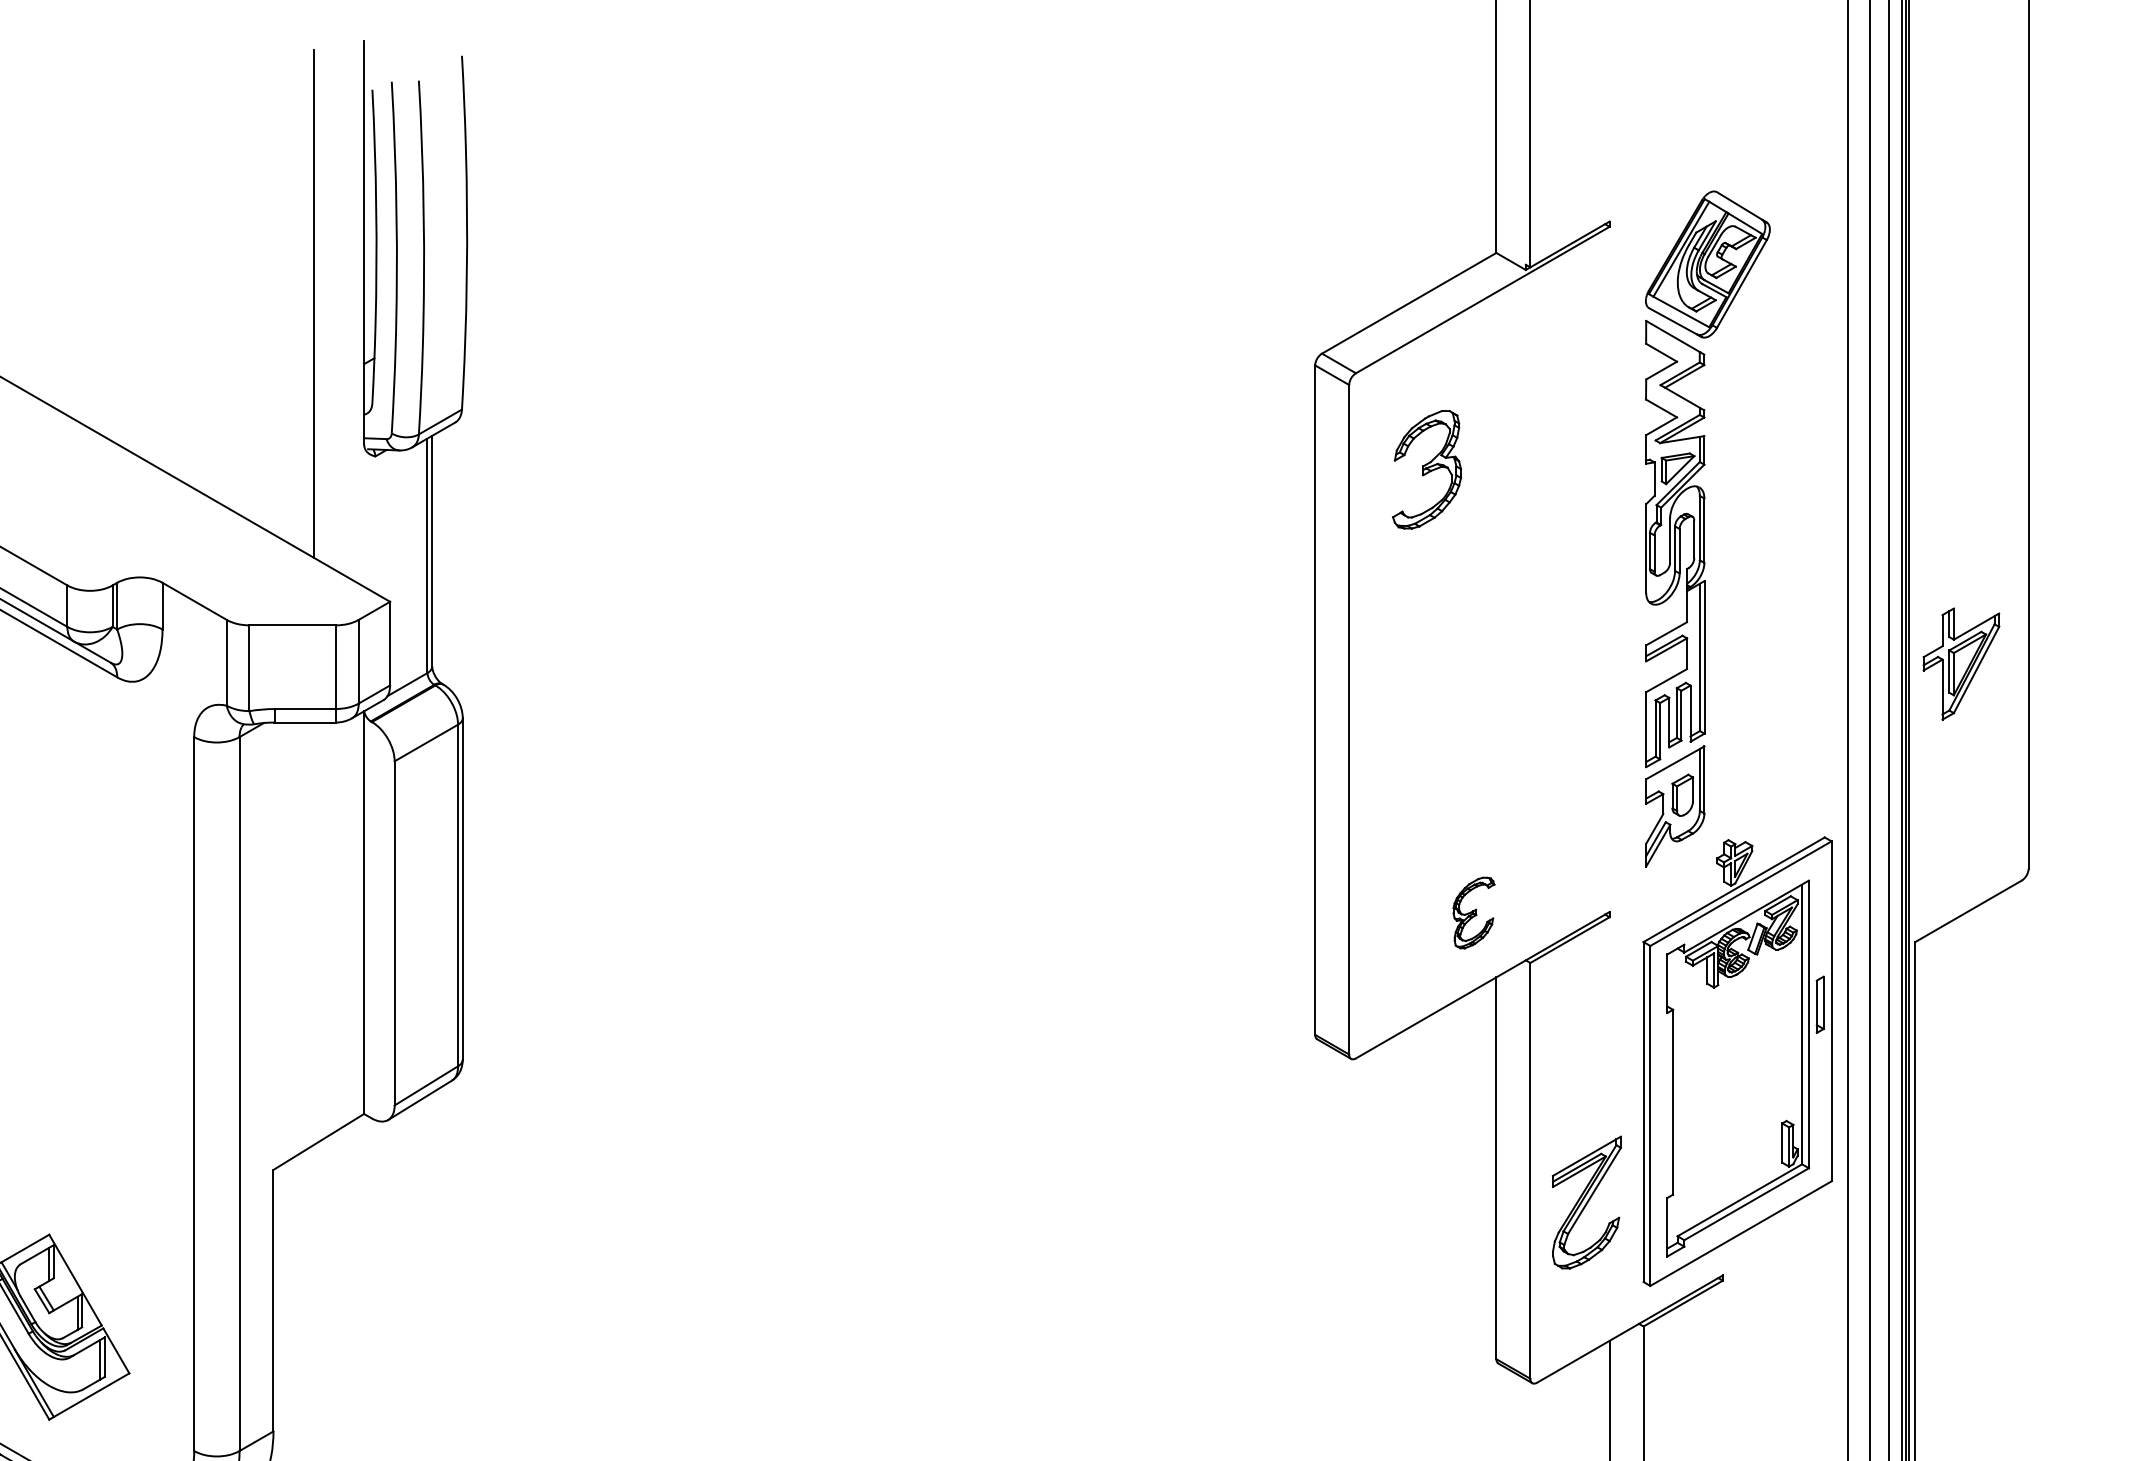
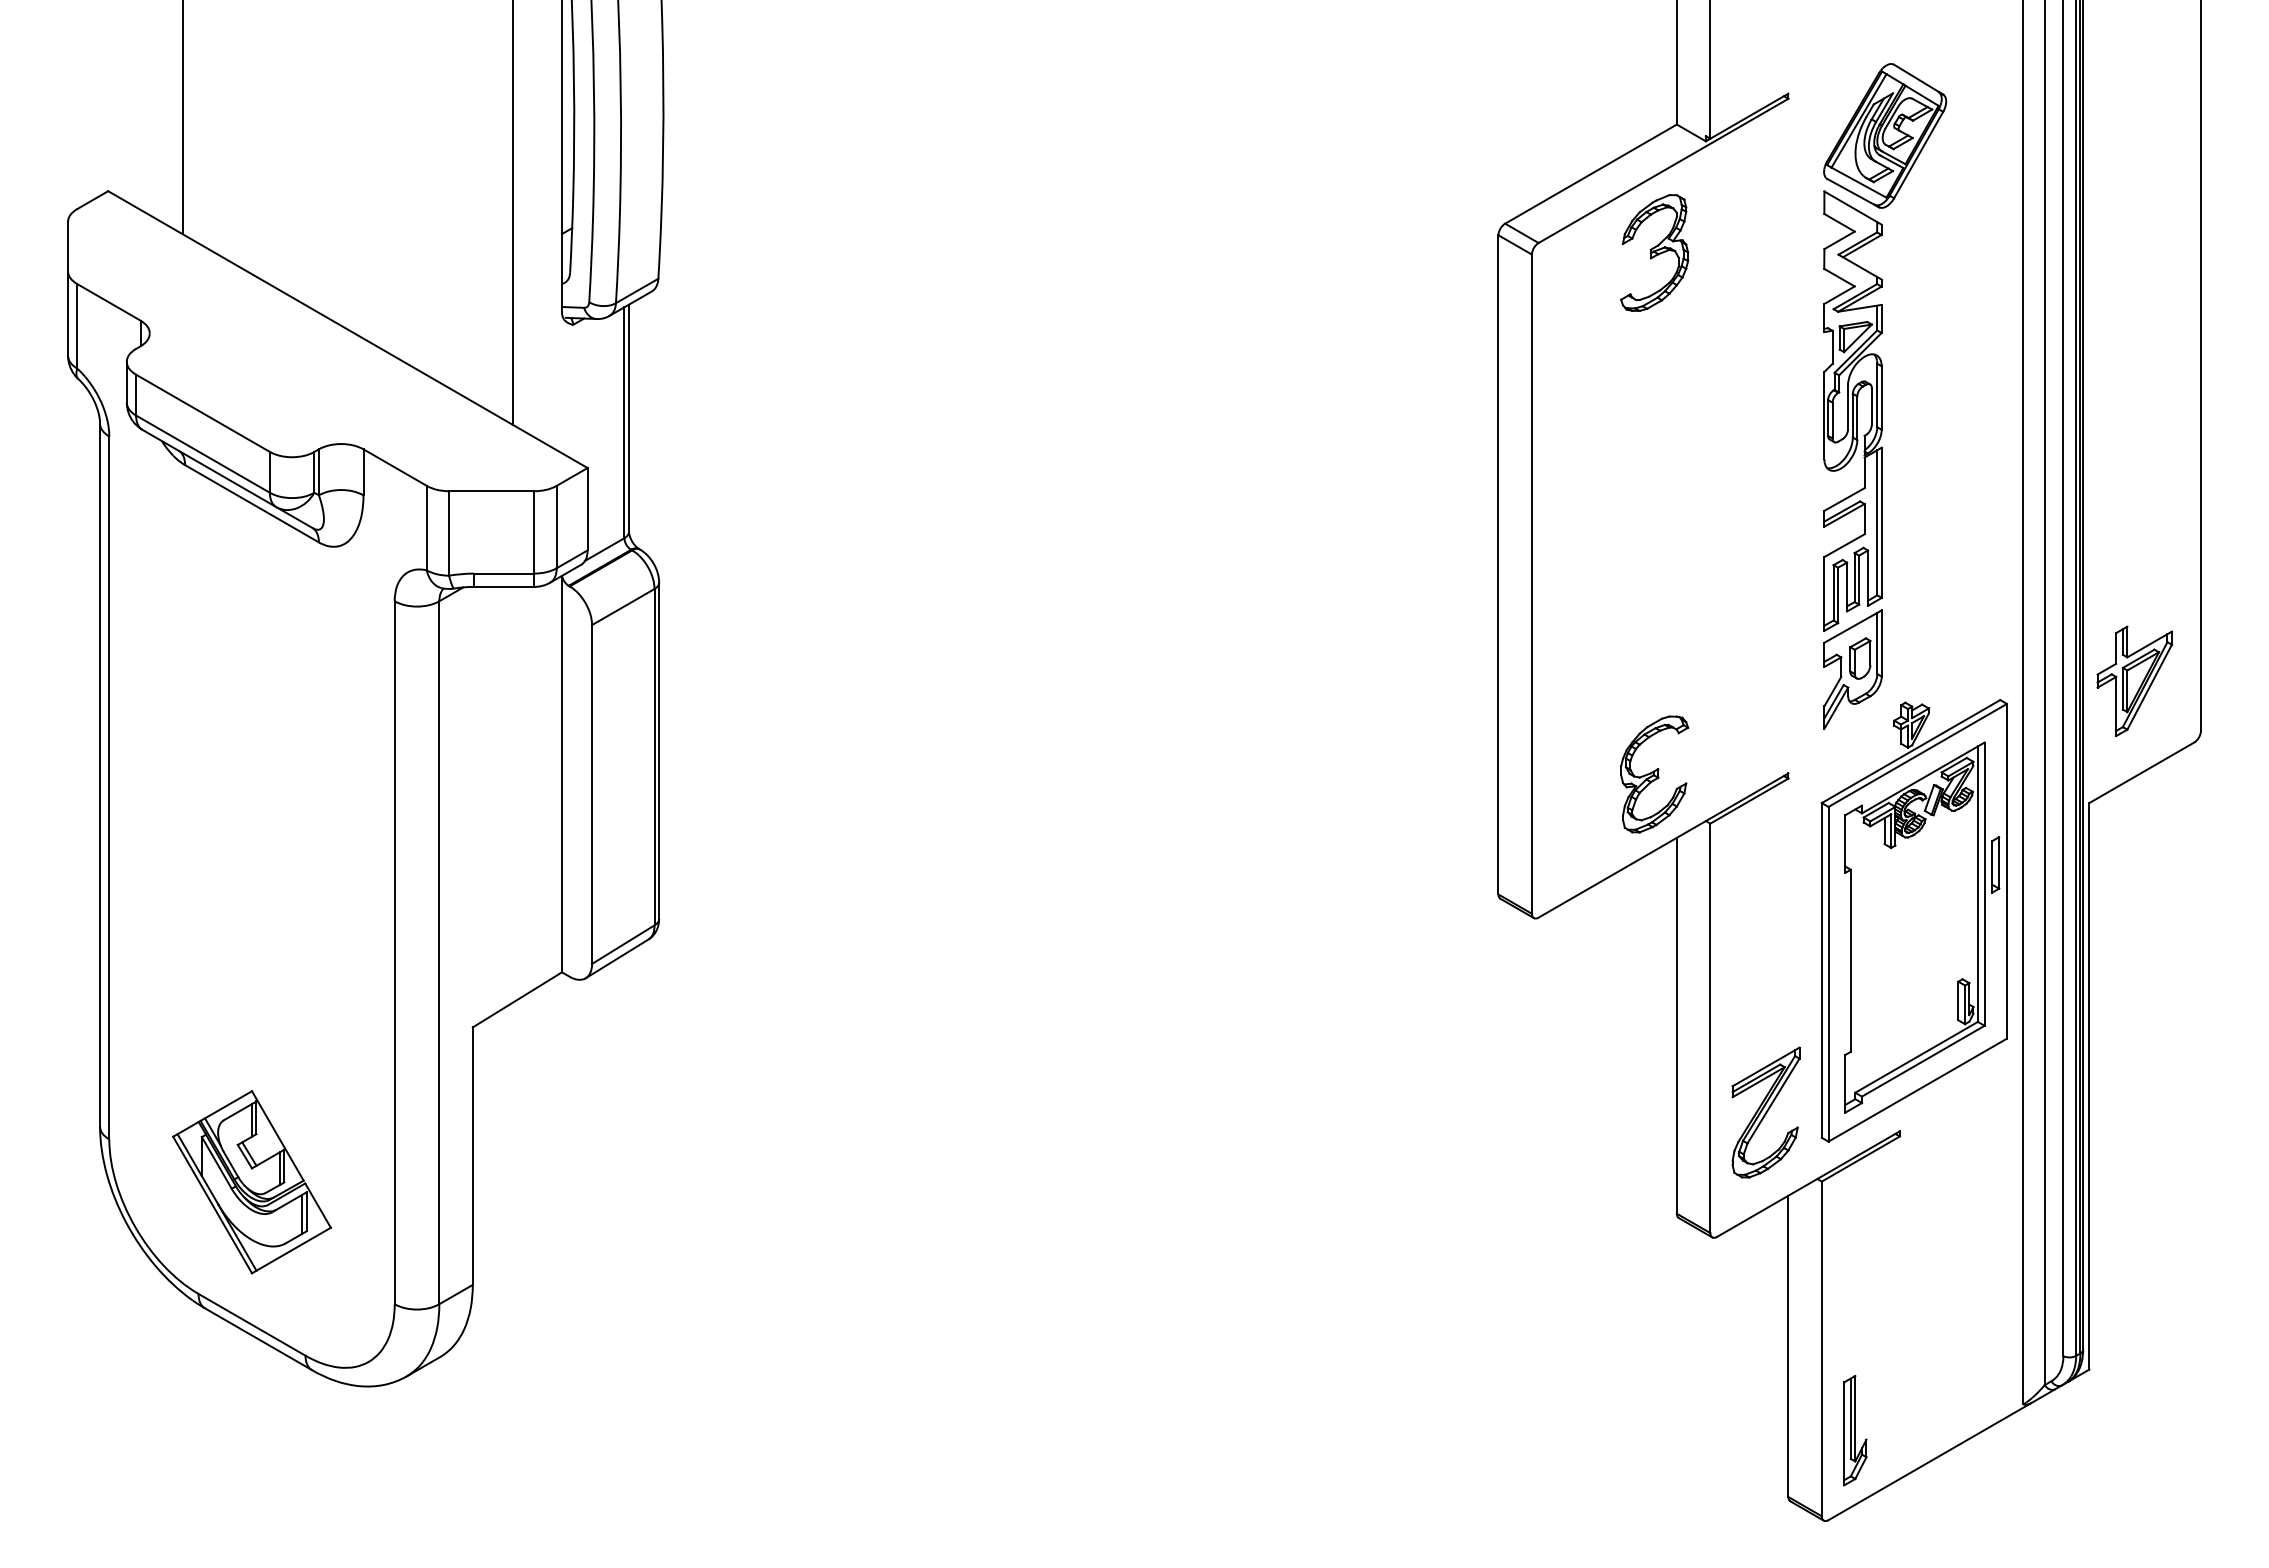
part: (1426, 469) -> (1654, 252), moved
part: (1961, 663) -> (2134, 680), moved
part: (1473, 913) -> (1654, 774), size x1.67
part: (1586, 1202) -> (1765, 1112), moved

